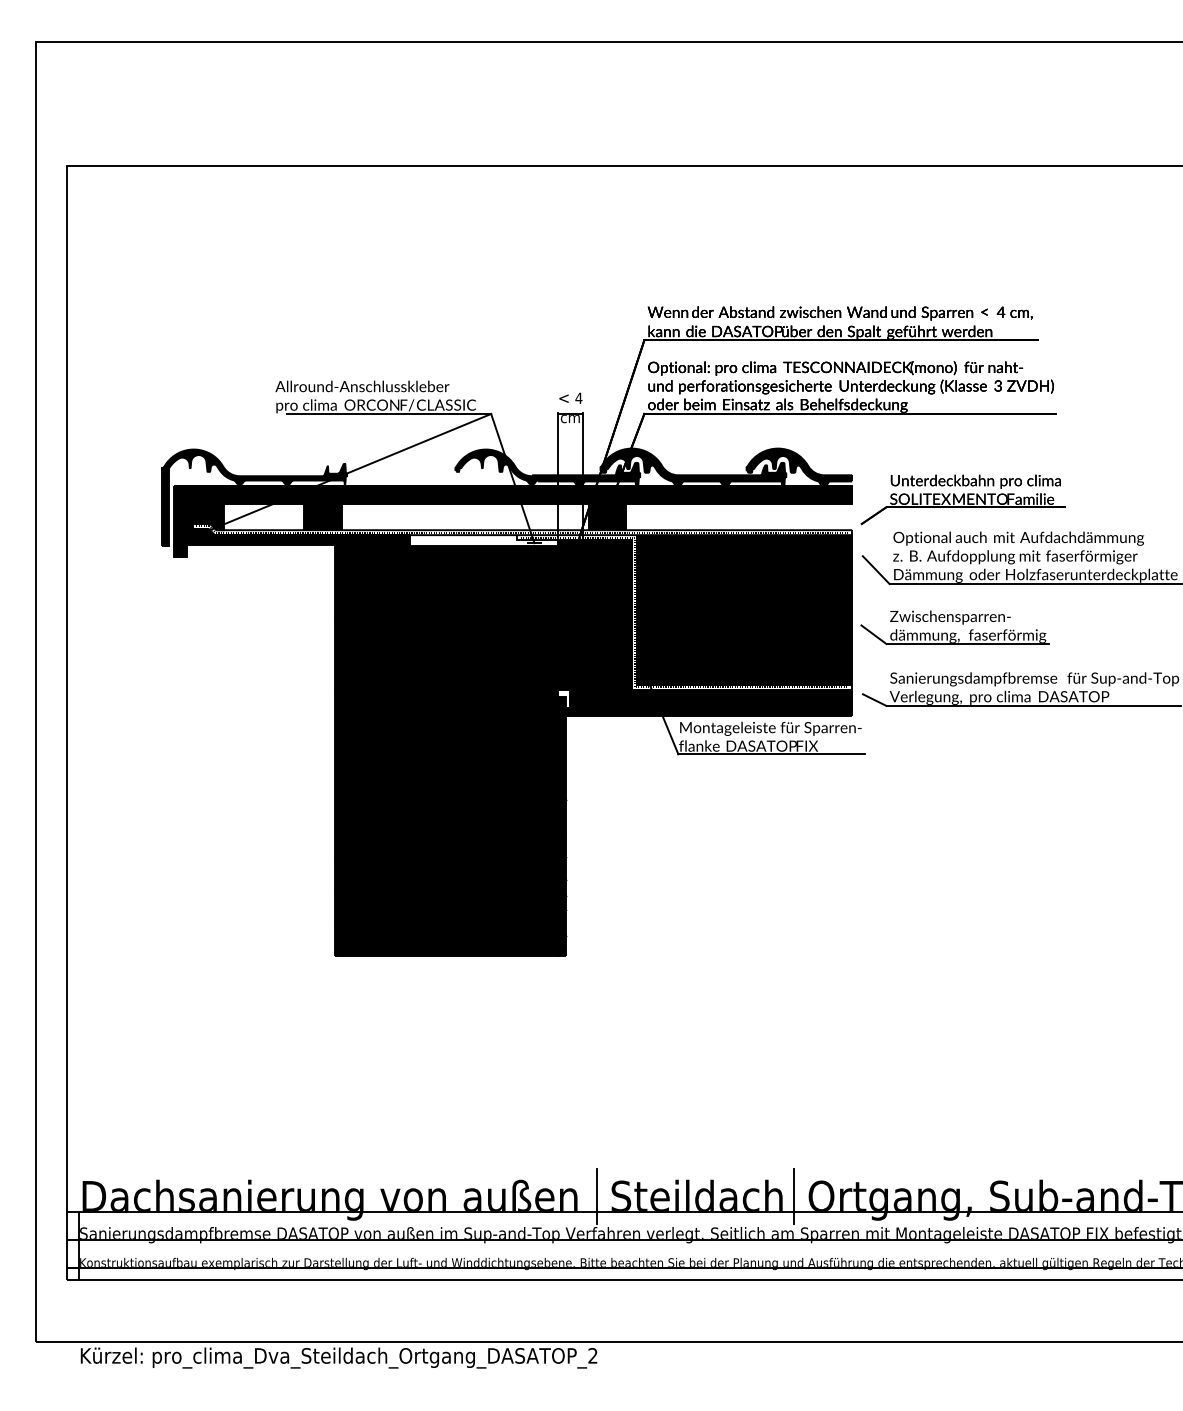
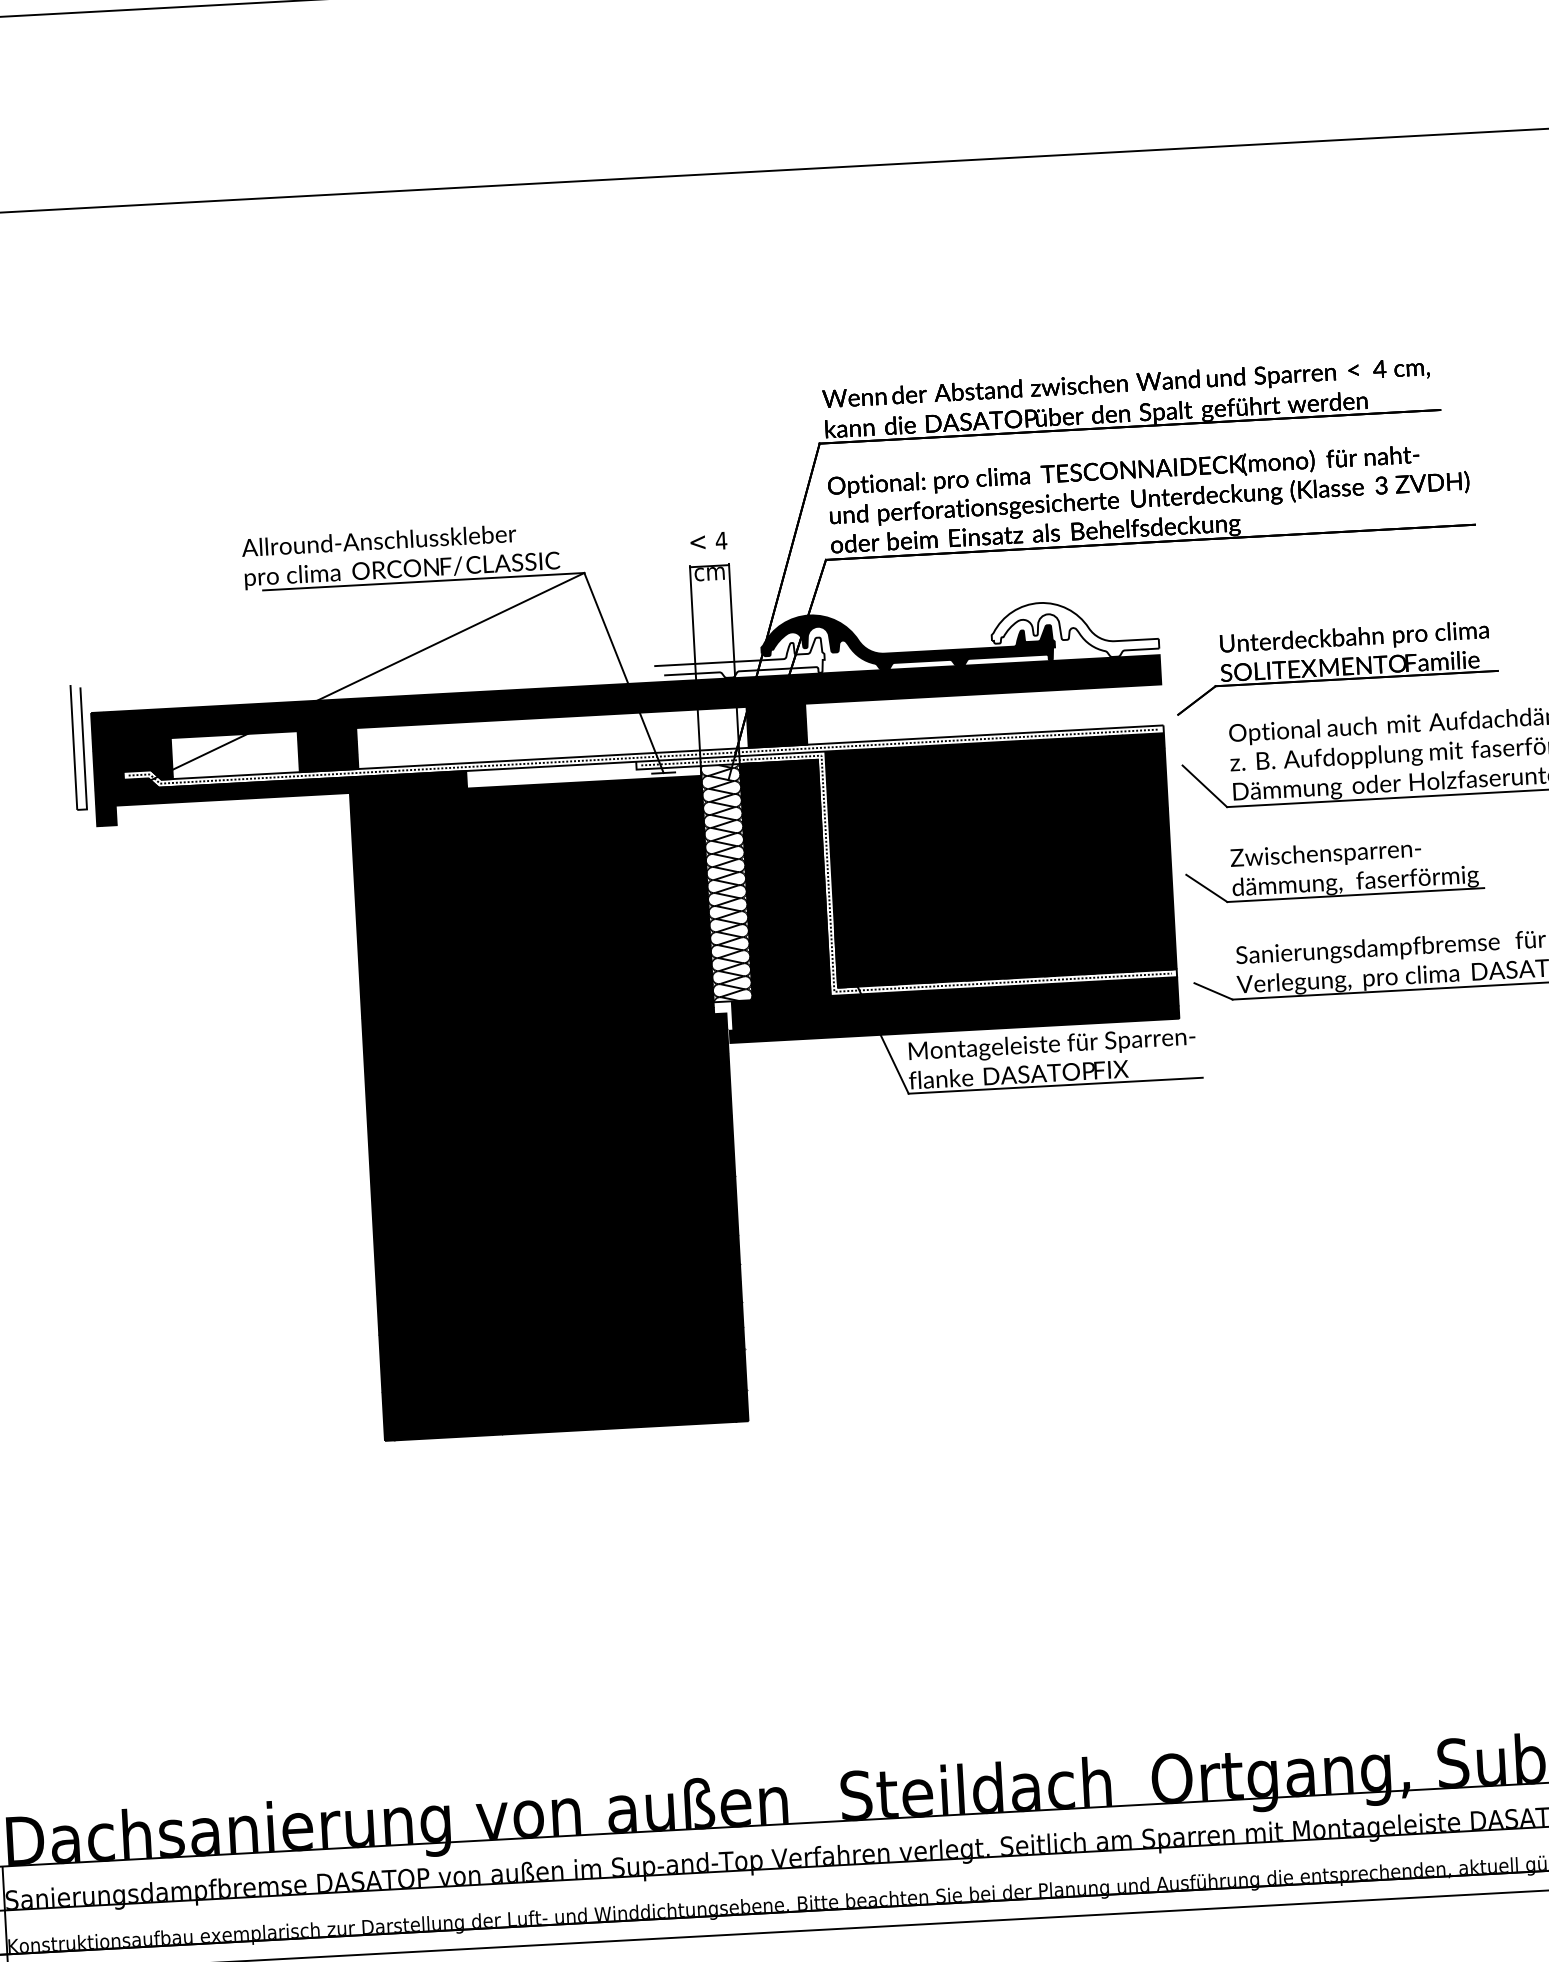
fill: (547, 466) -> (677, 650), removed
fill: (799, 466) -> (1075, 629), removed
fill: (255, 497) -> (219, 724), removed
fill: (570, 614) -> (726, 882), removed
line: (596, 1196) -> (817, 1797), removed
line: (794, 1196) -> (1129, 1780), removed

